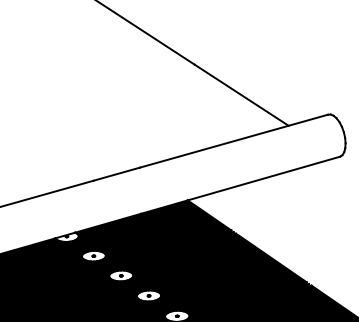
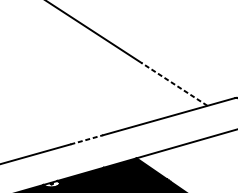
line: (241, 94) -> (174, 83), solid -> dashed
line: (117, 174) -> (87, 140), solid -> dashed

